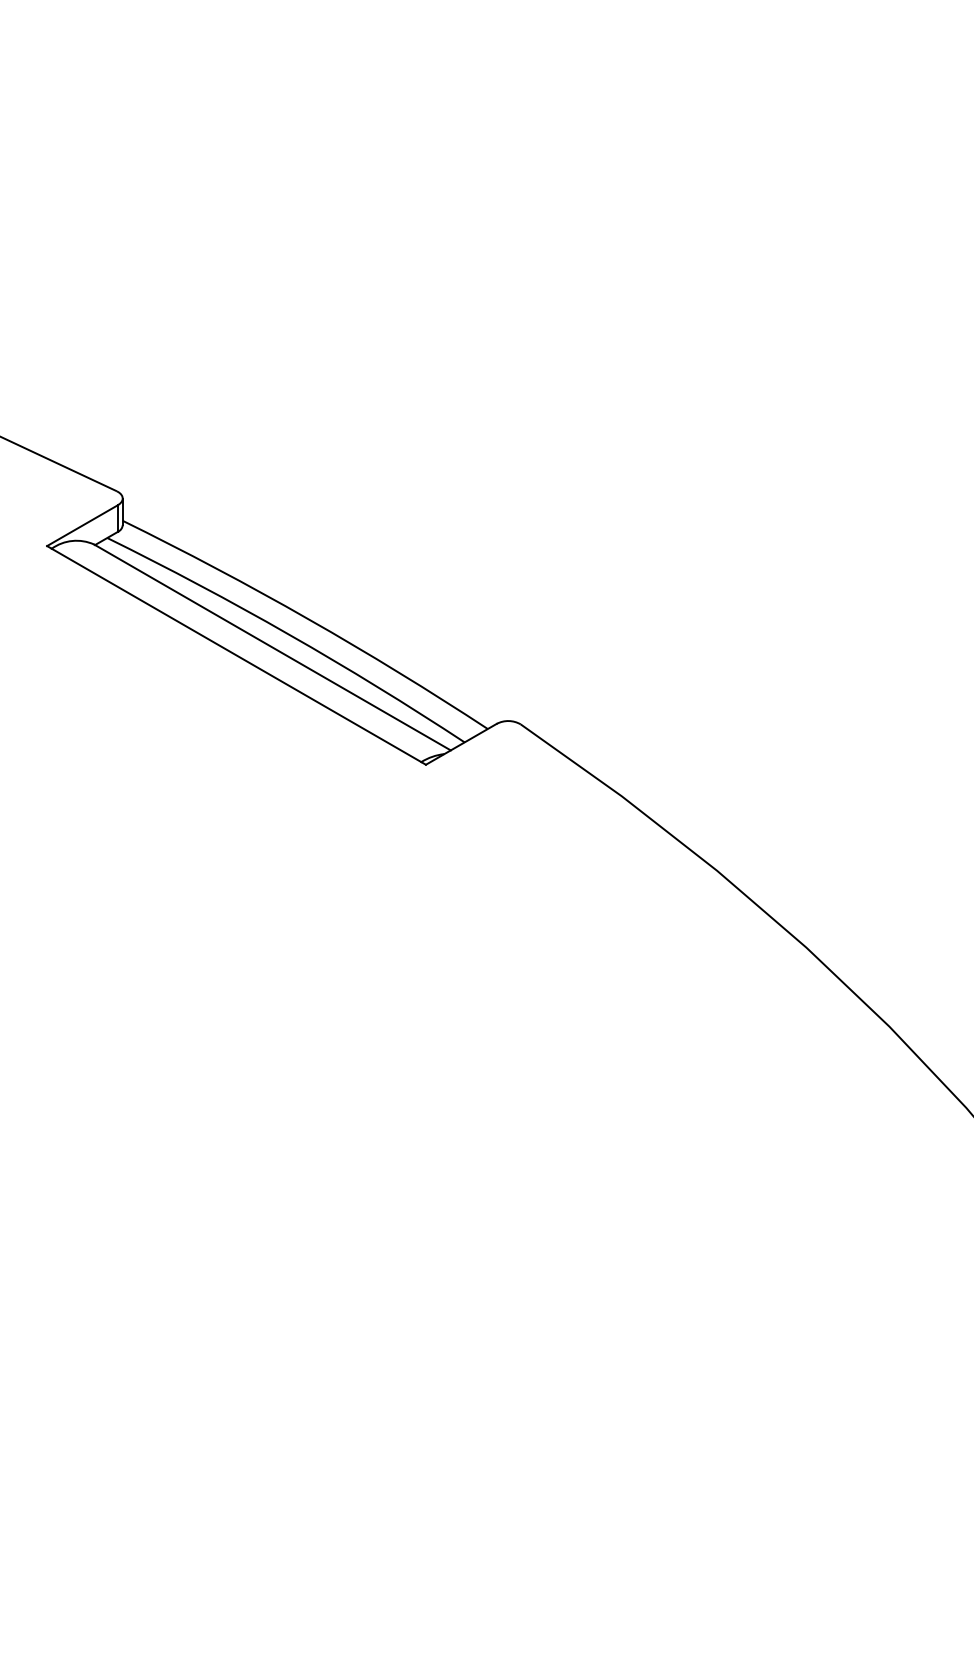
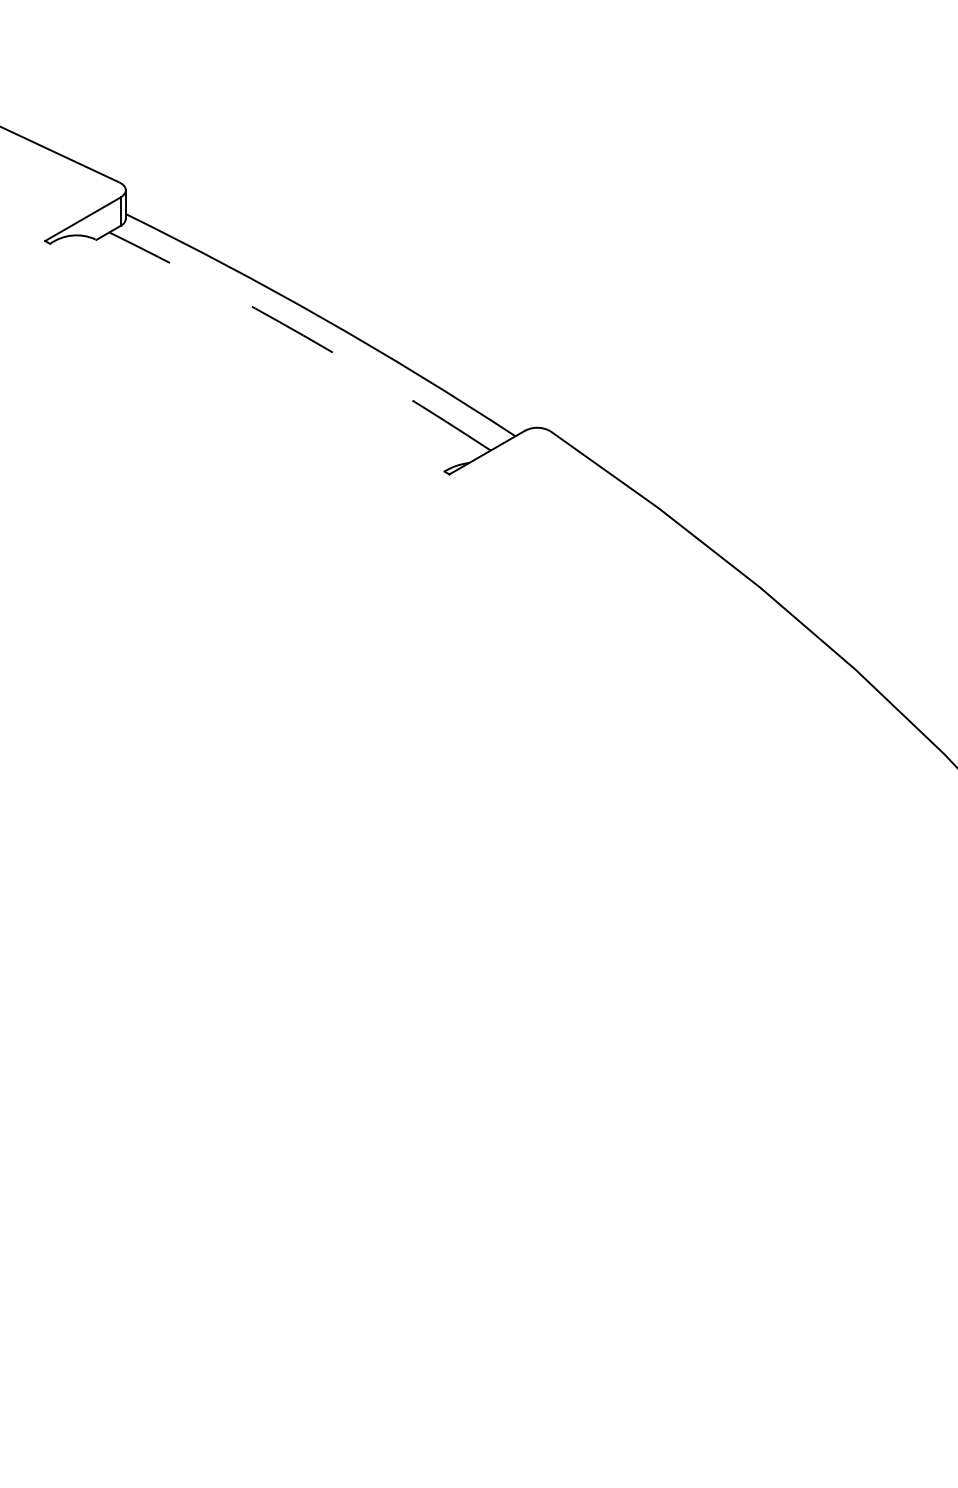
arc: (289, 634) -> (303, 335), solid -> dashed
line: (272, 647) -> (285, 349), removed
line: (236, 655) -> (247, 357), removed

